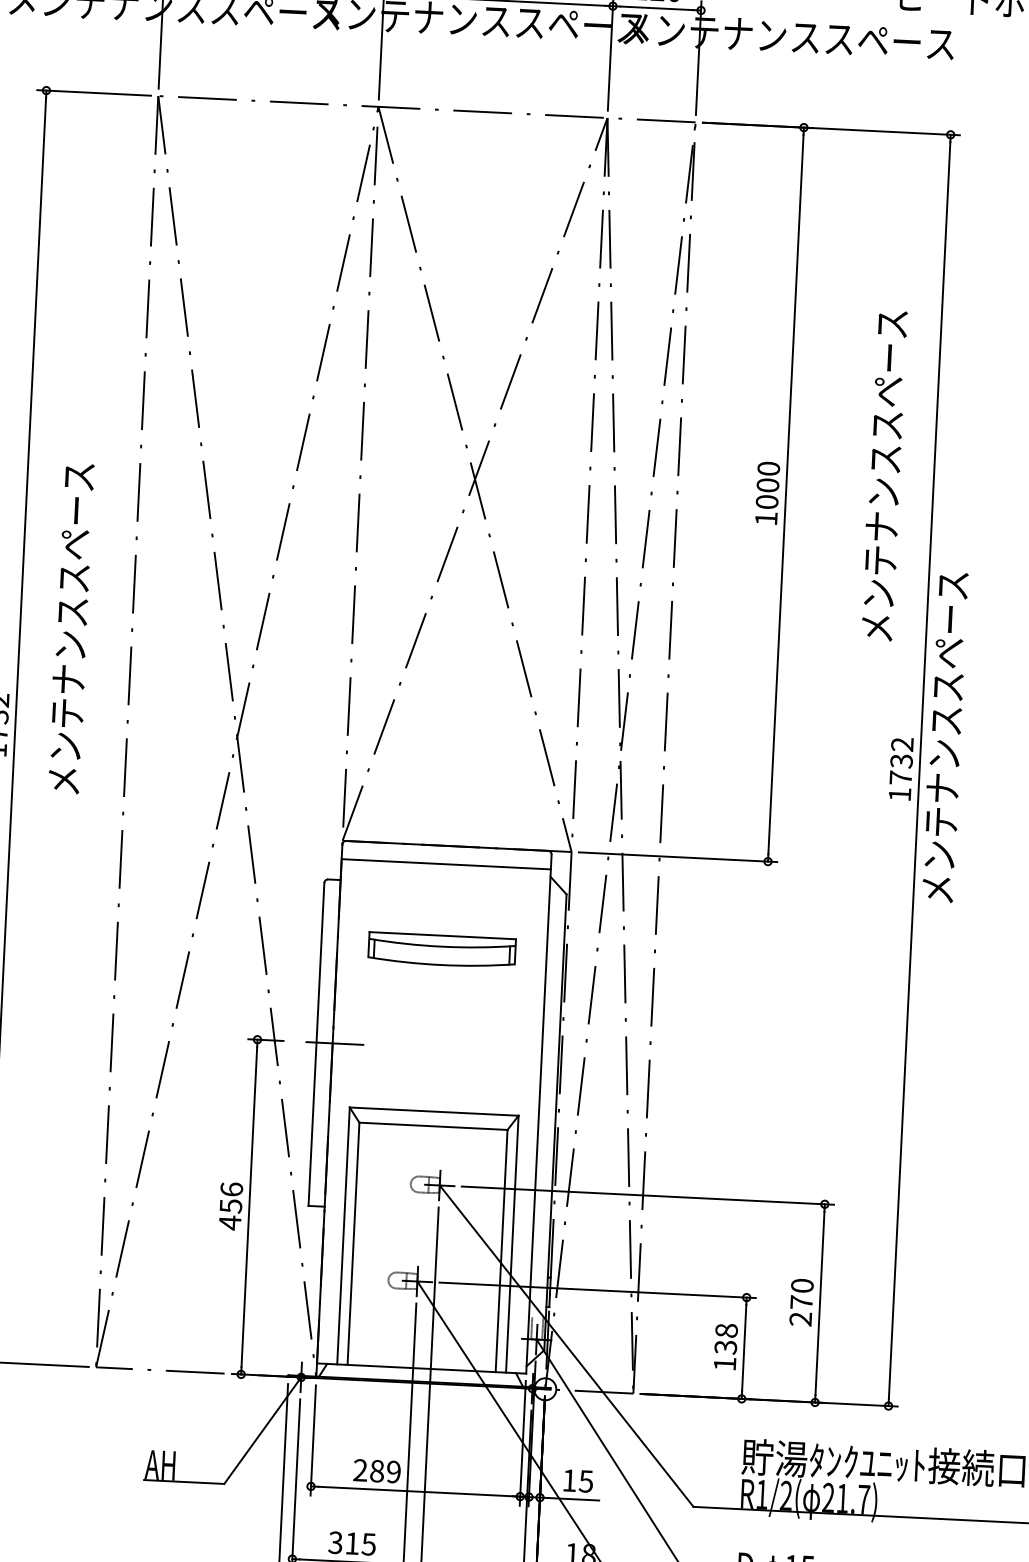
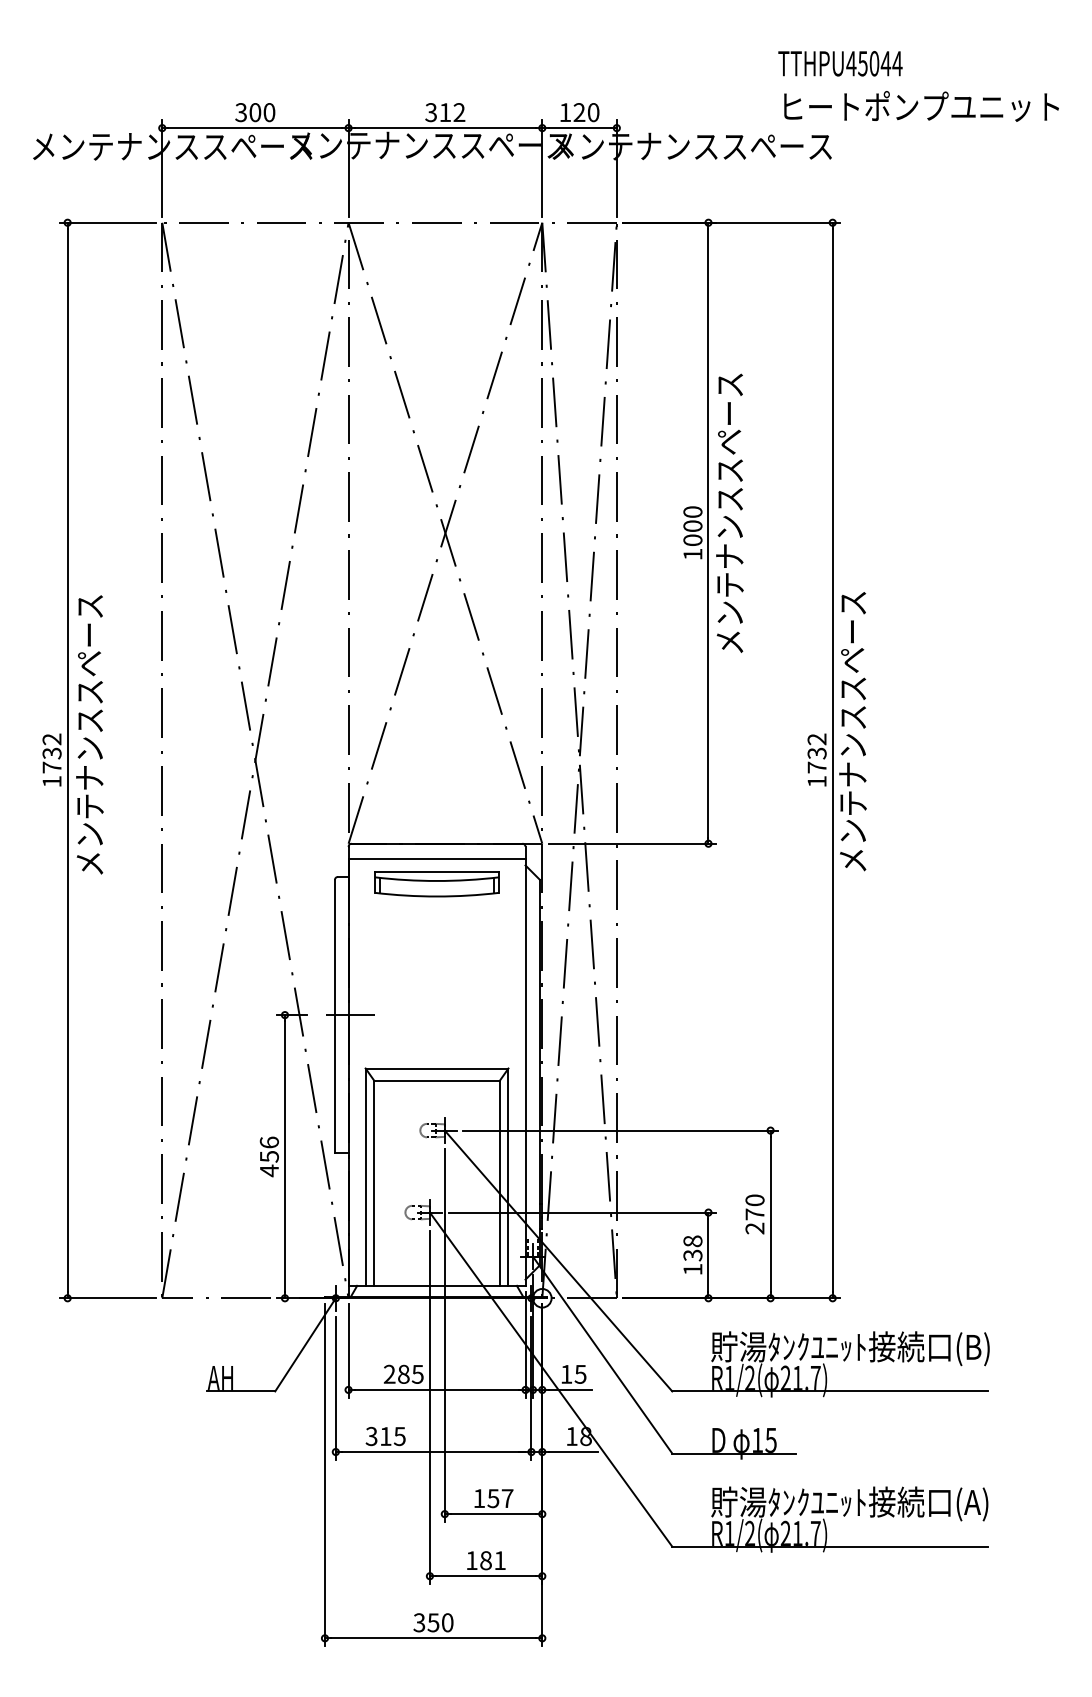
text: (884, 474) -> (729, 512), moved
text: (70, 628) -> (89, 734), moved
part: (441, 950) -> (436, 884), moved
text: (393, 1470) -> (417, 1373), 289 -> 285

